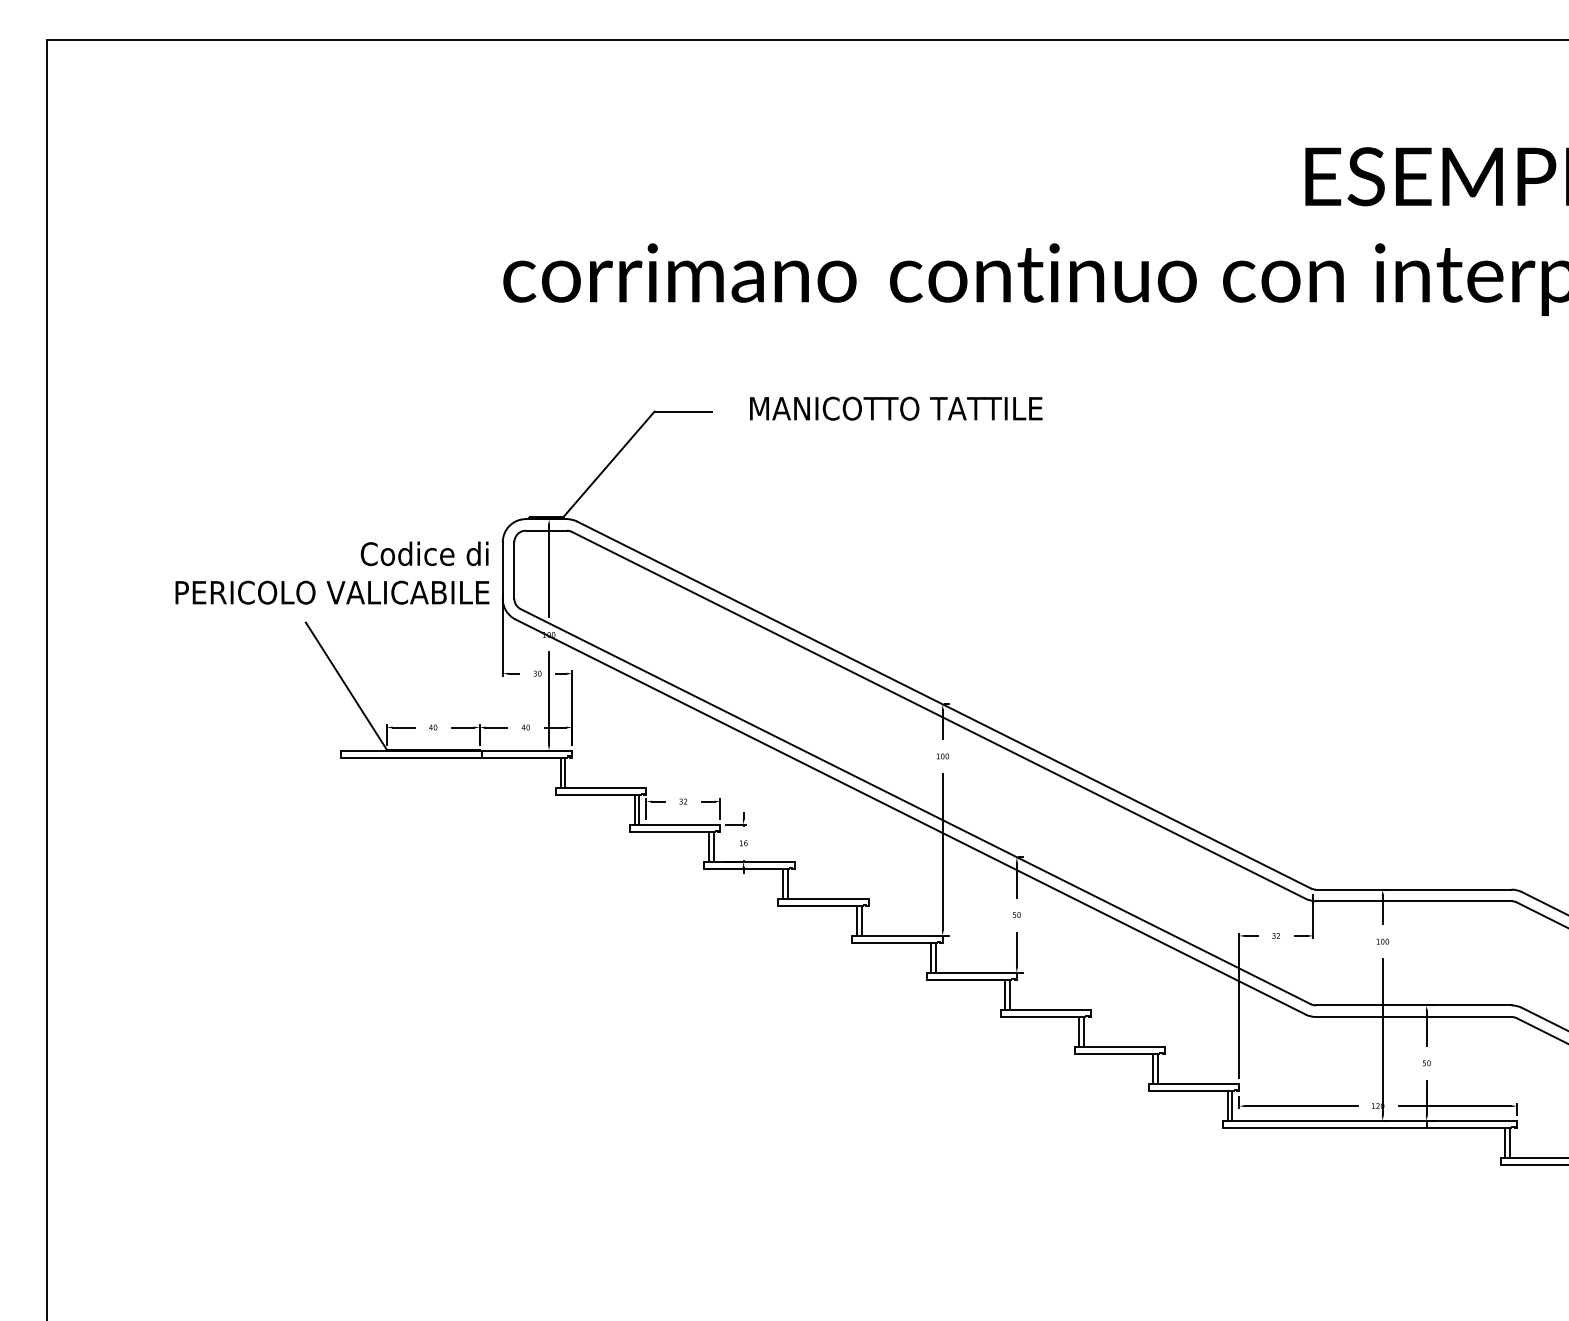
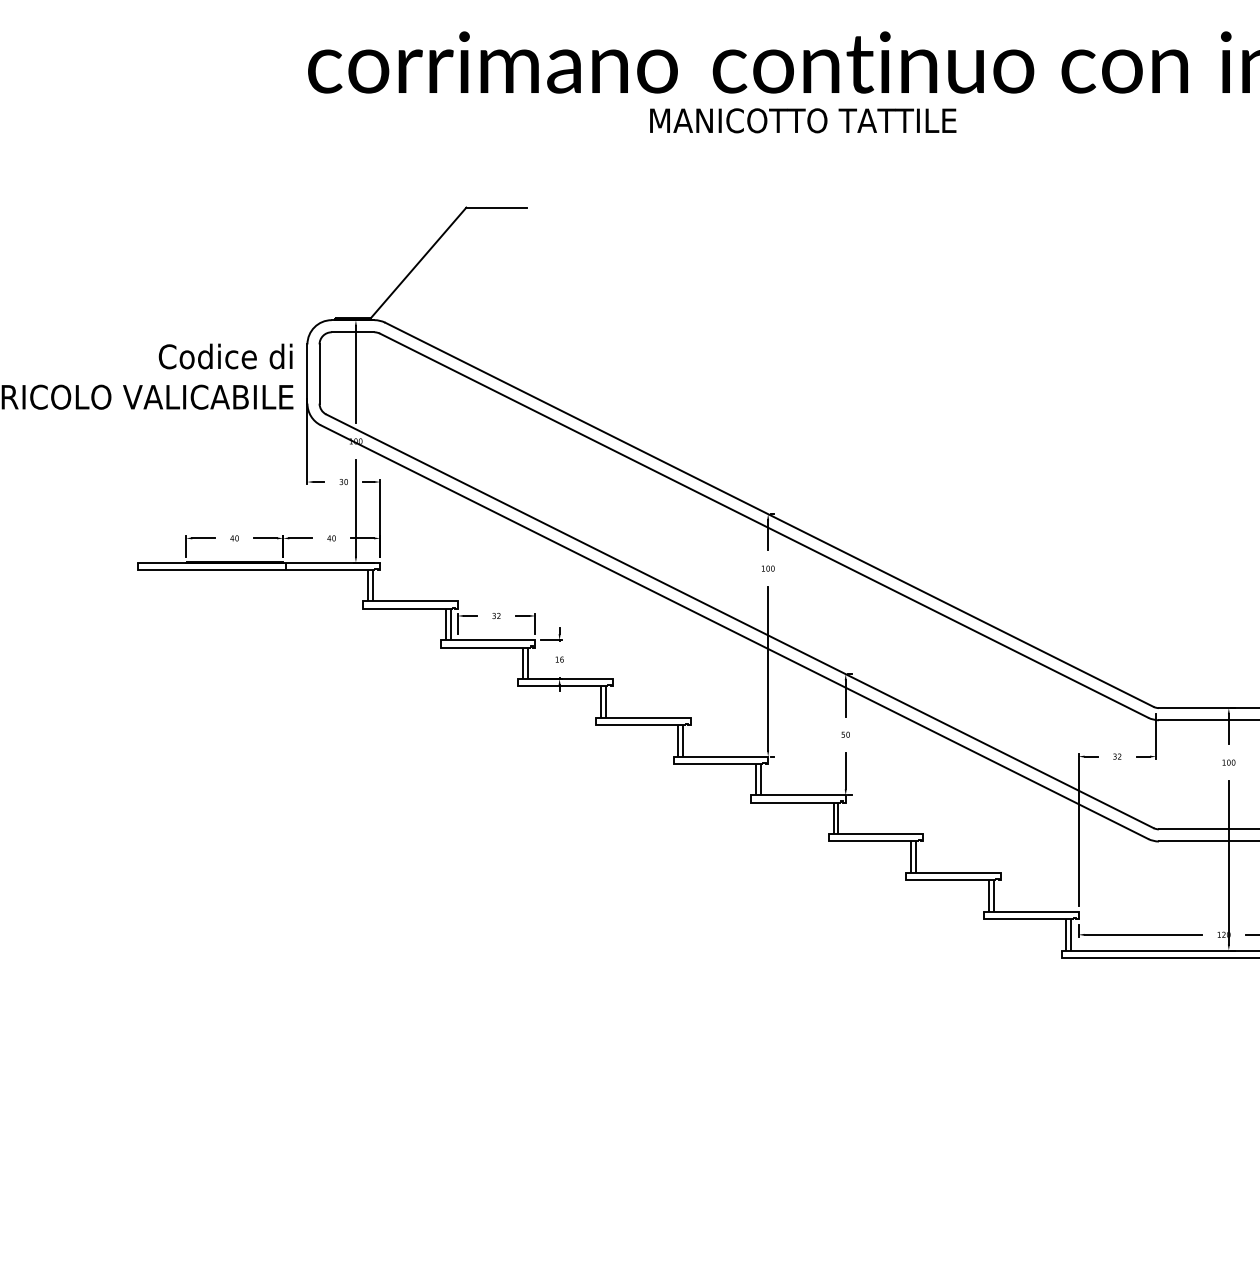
text: (896, 408) -> (803, 120), moved
line: (345, 685) -> (142, 494), removed

